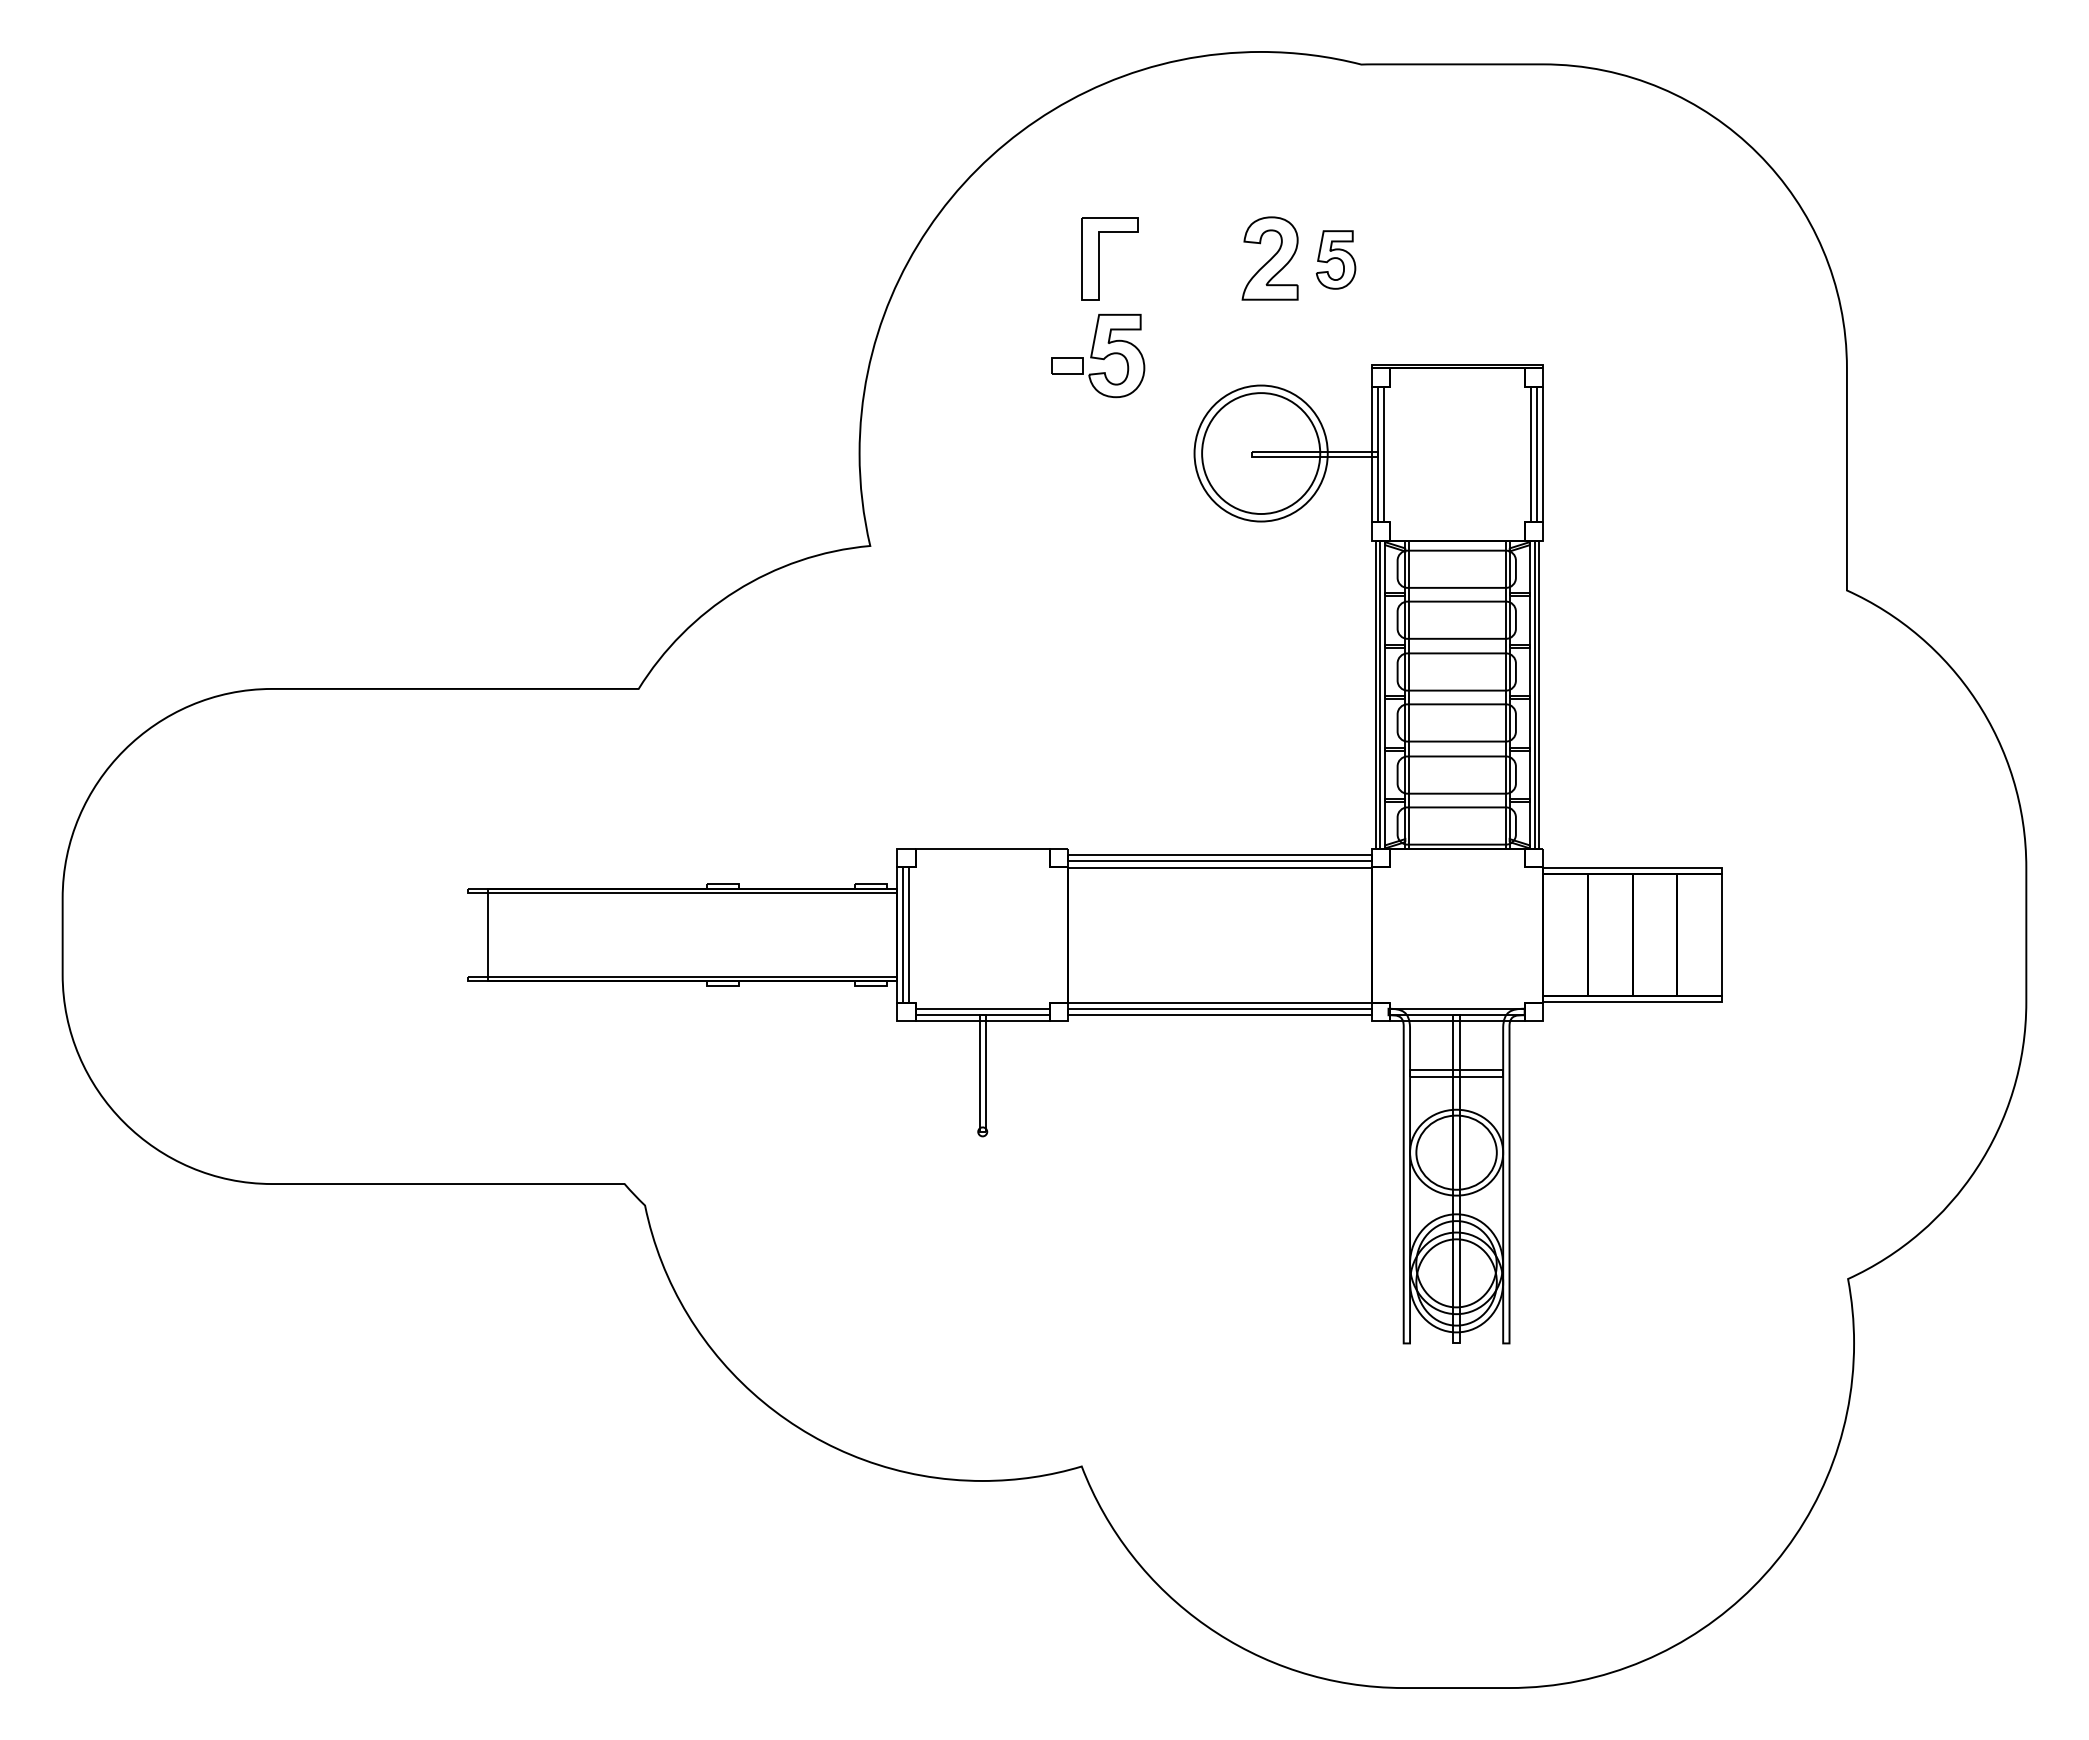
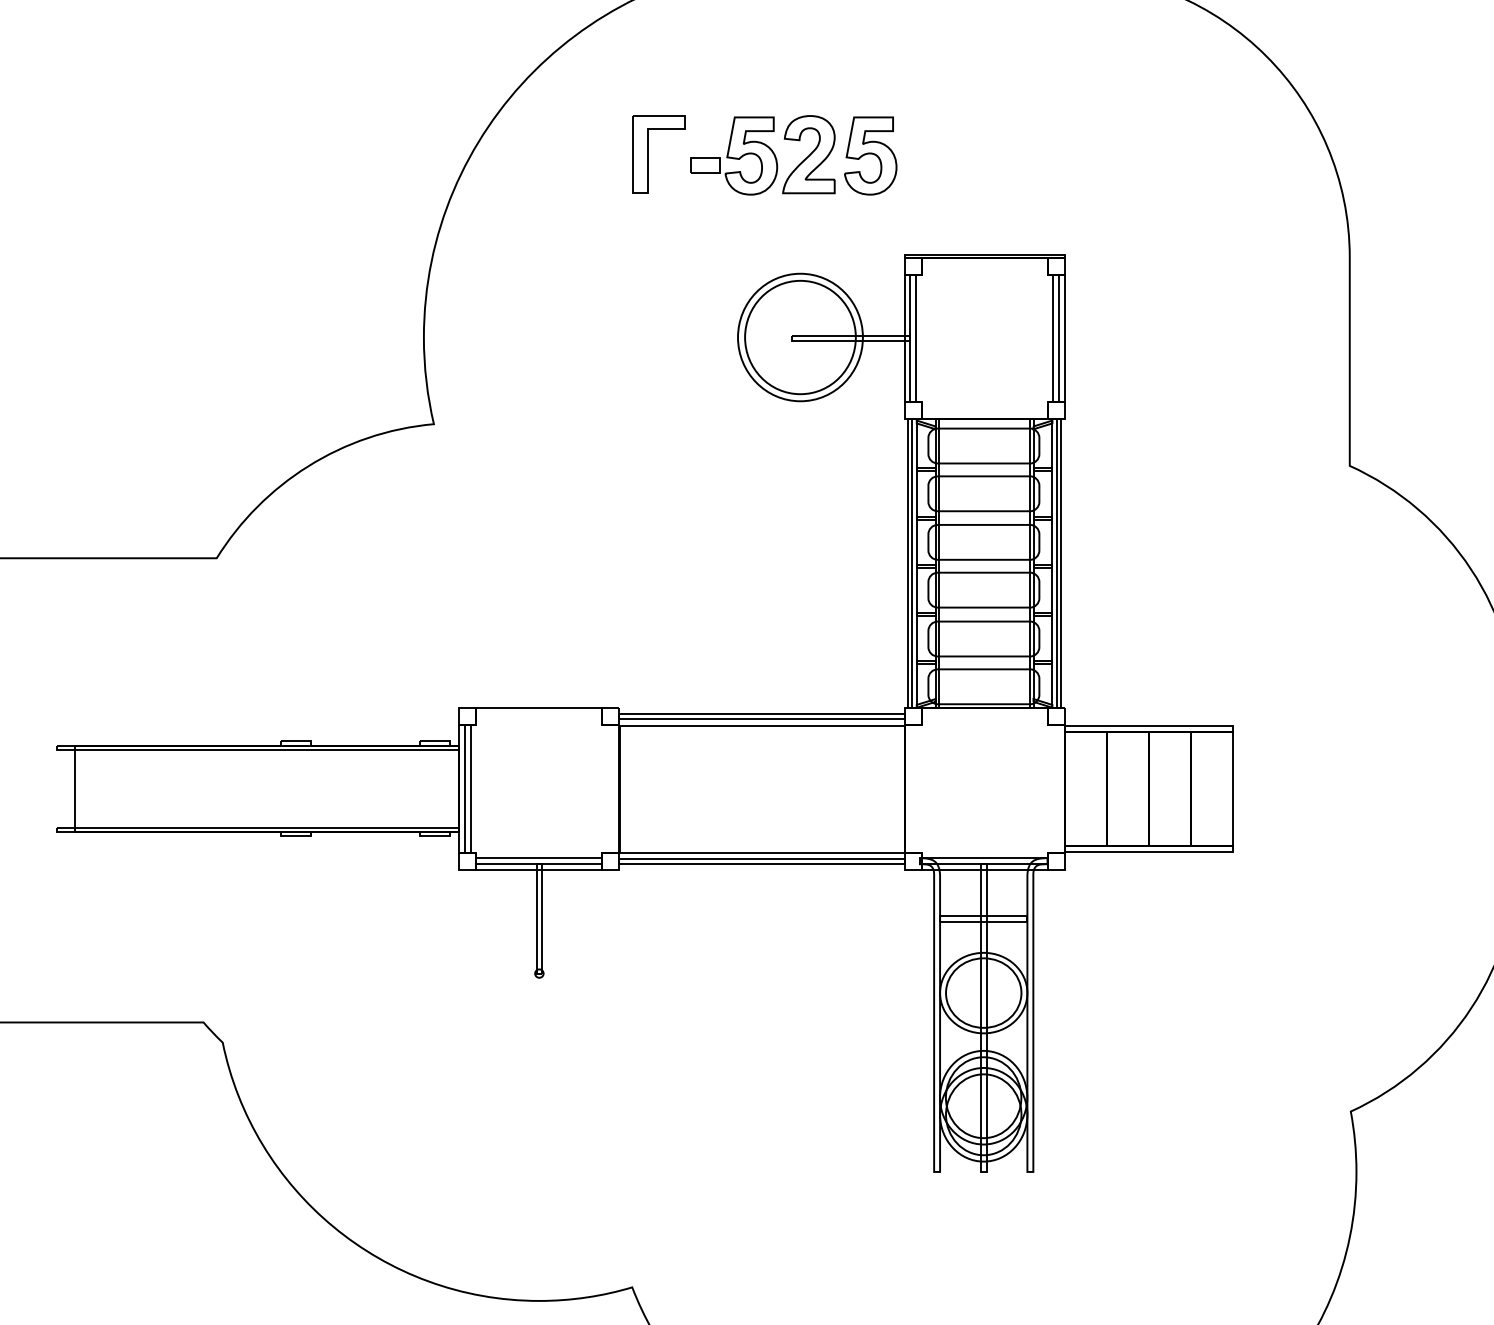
part: (1335, 259) -> (870, 155), size x1.43
part: (1098, 355) -> (734, 155), moved

